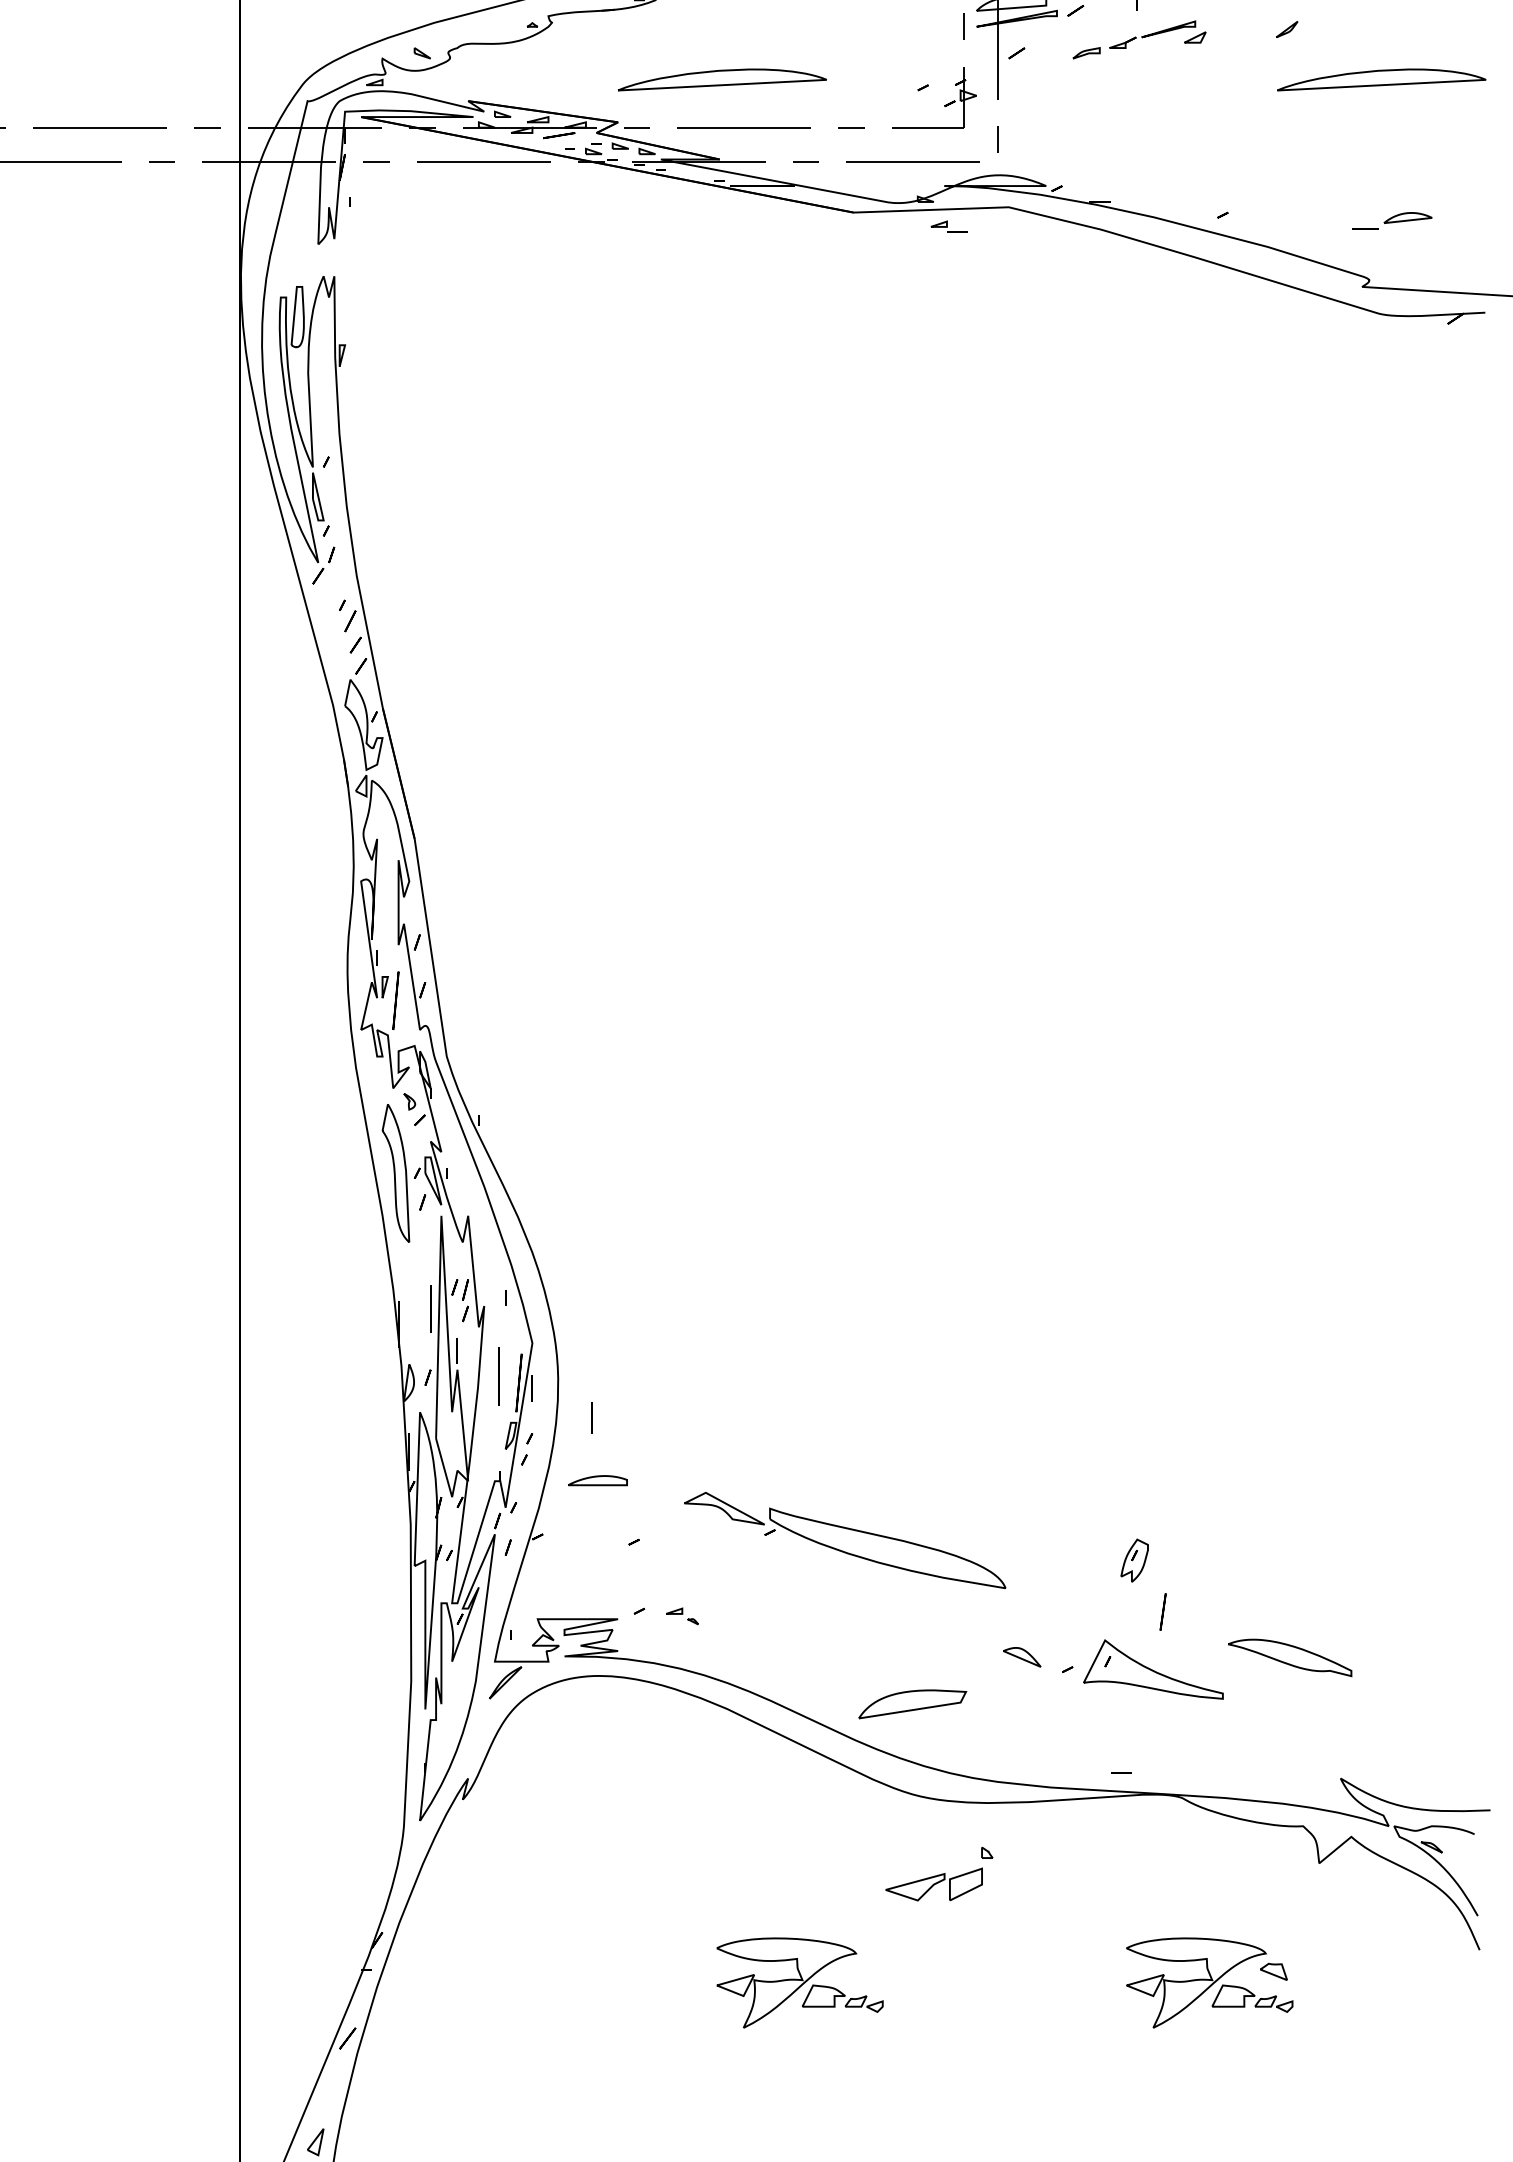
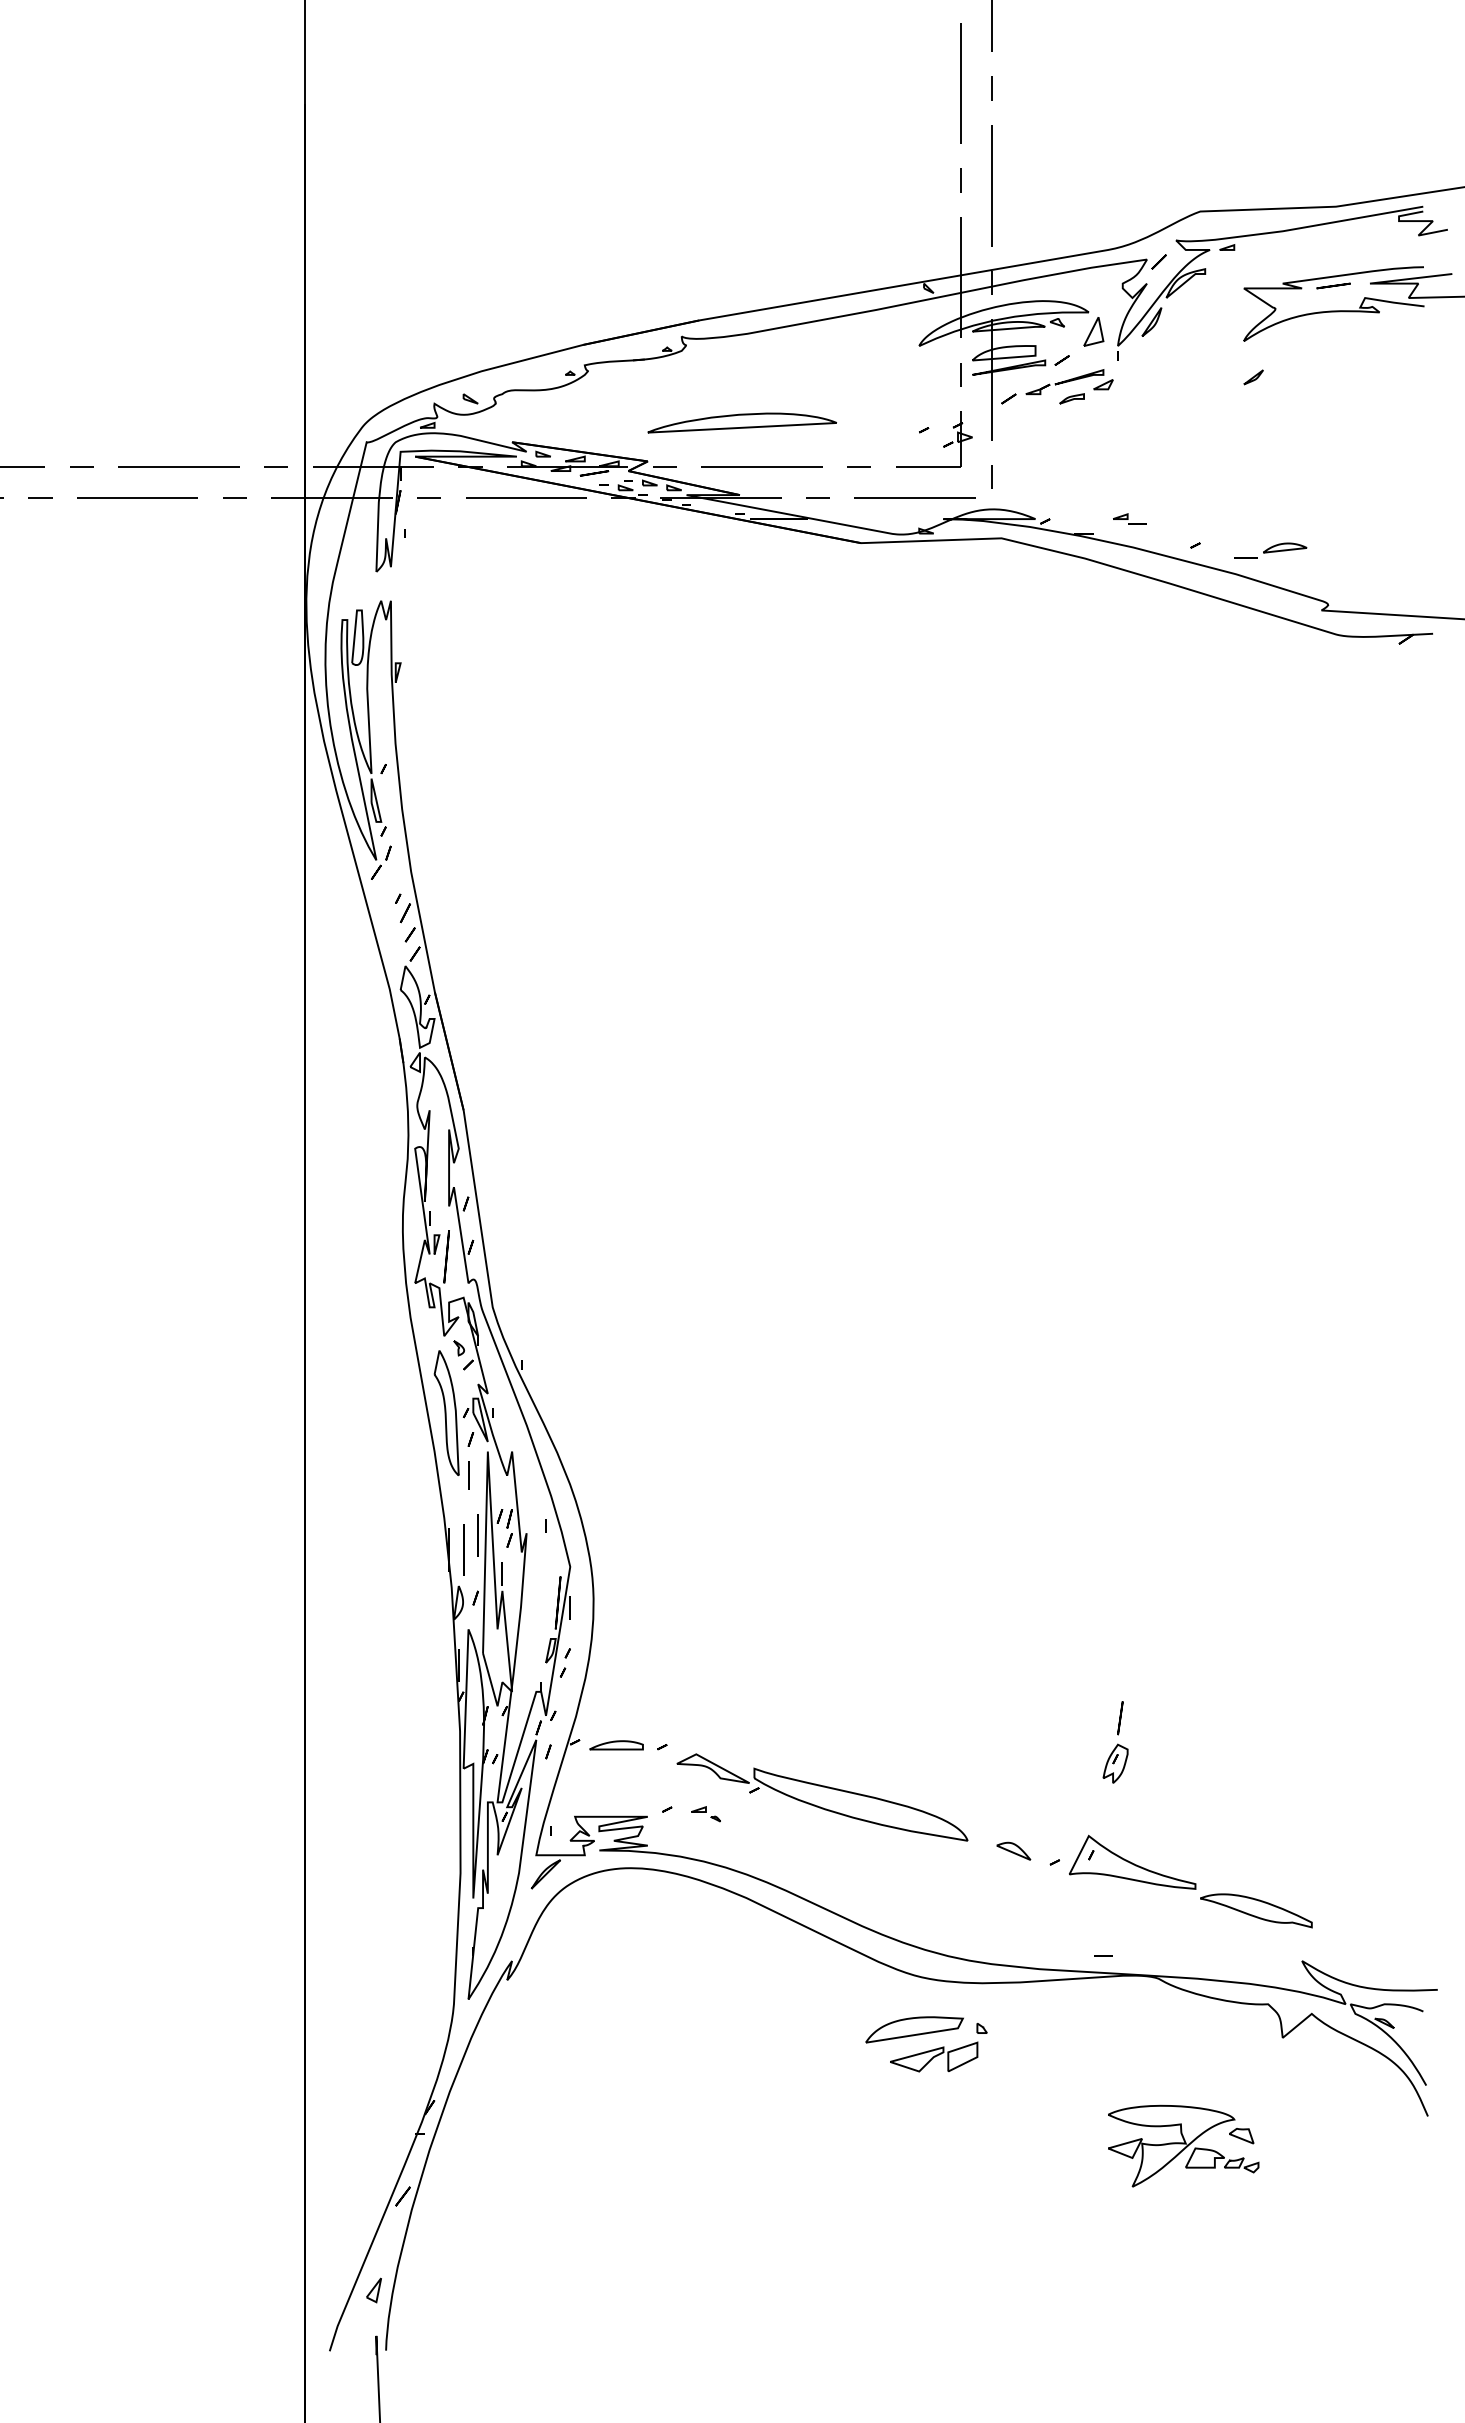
part: (1157, 35) -> (1069, 382), moved
part: (1380, 79) -> (1338, 422), removed
part: (1391, 220) -> (1270, 550), moved
part: (949, 226) -> (1129, 518), moved
line: (498, 1375) -> (463, 1549), moved
line: (592, 1417) -> (468, 1475), moved
part: (597, 1480) -> (616, 1745), moved
part: (845, 1540) -> (822, 1797), moved
line: (1163, 1612) -> (1120, 1718), moved
part: (1290, 1657) -> (1256, 1910), moved
part: (912, 1703) -> (914, 2029), moved
part: (799, 1982) -> (812, 2145), removed

